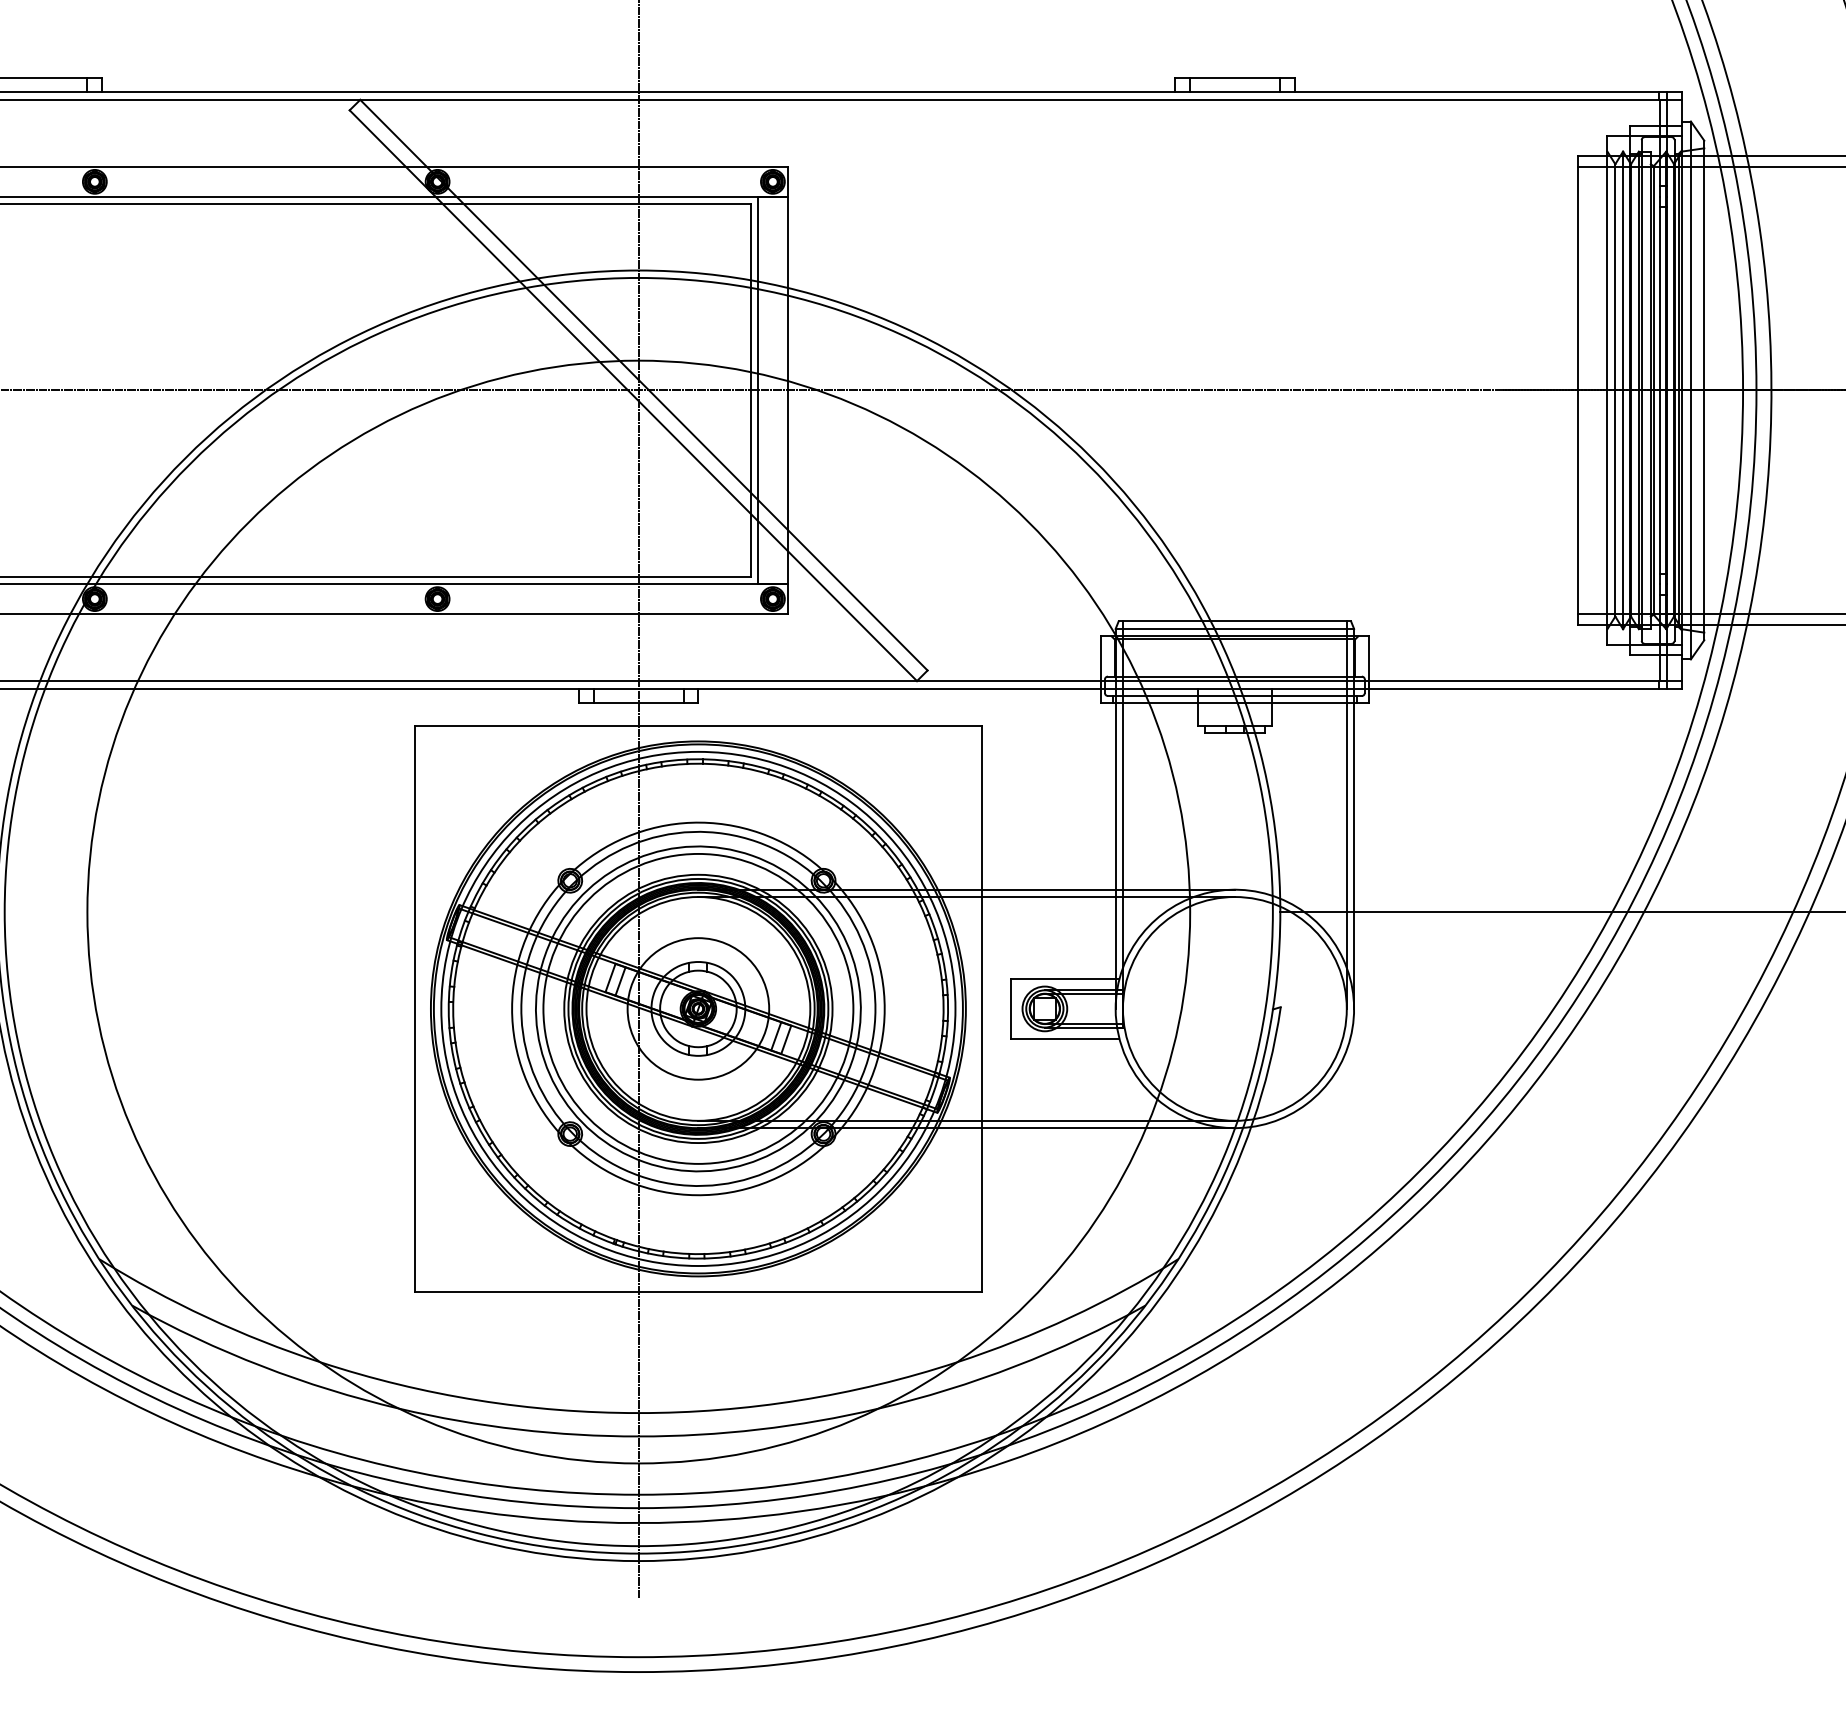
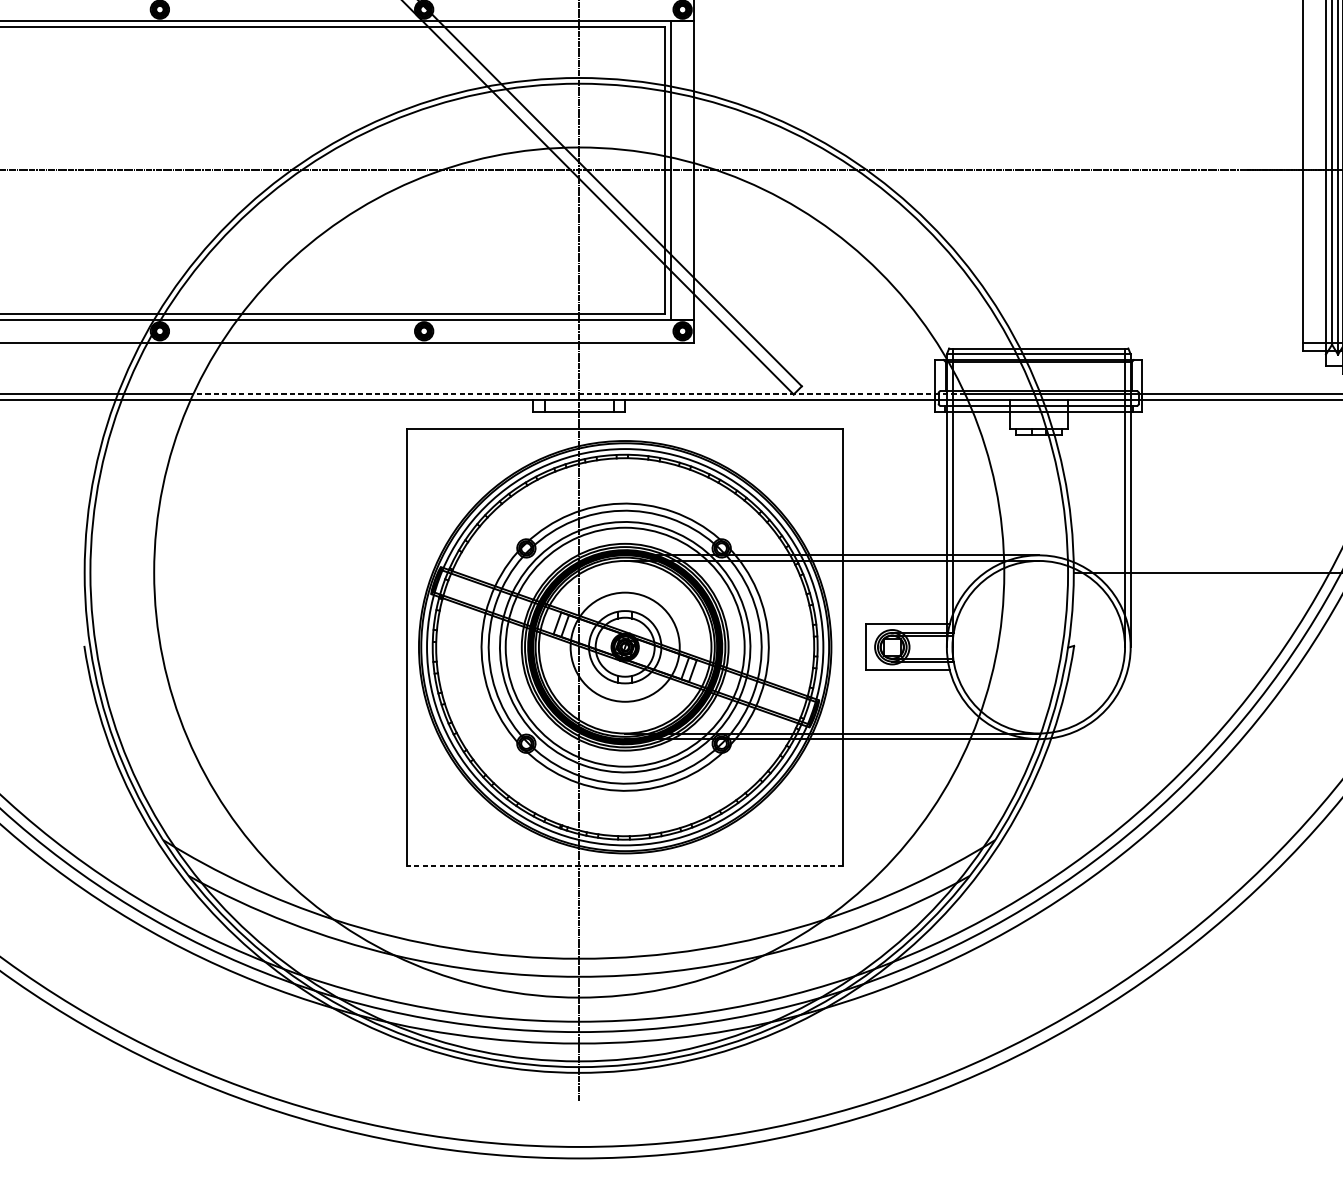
line: (638, 681) -> (579, 394), solid -> dashed
line: (697, 1292) -> (624, 865), solid -> dashed

